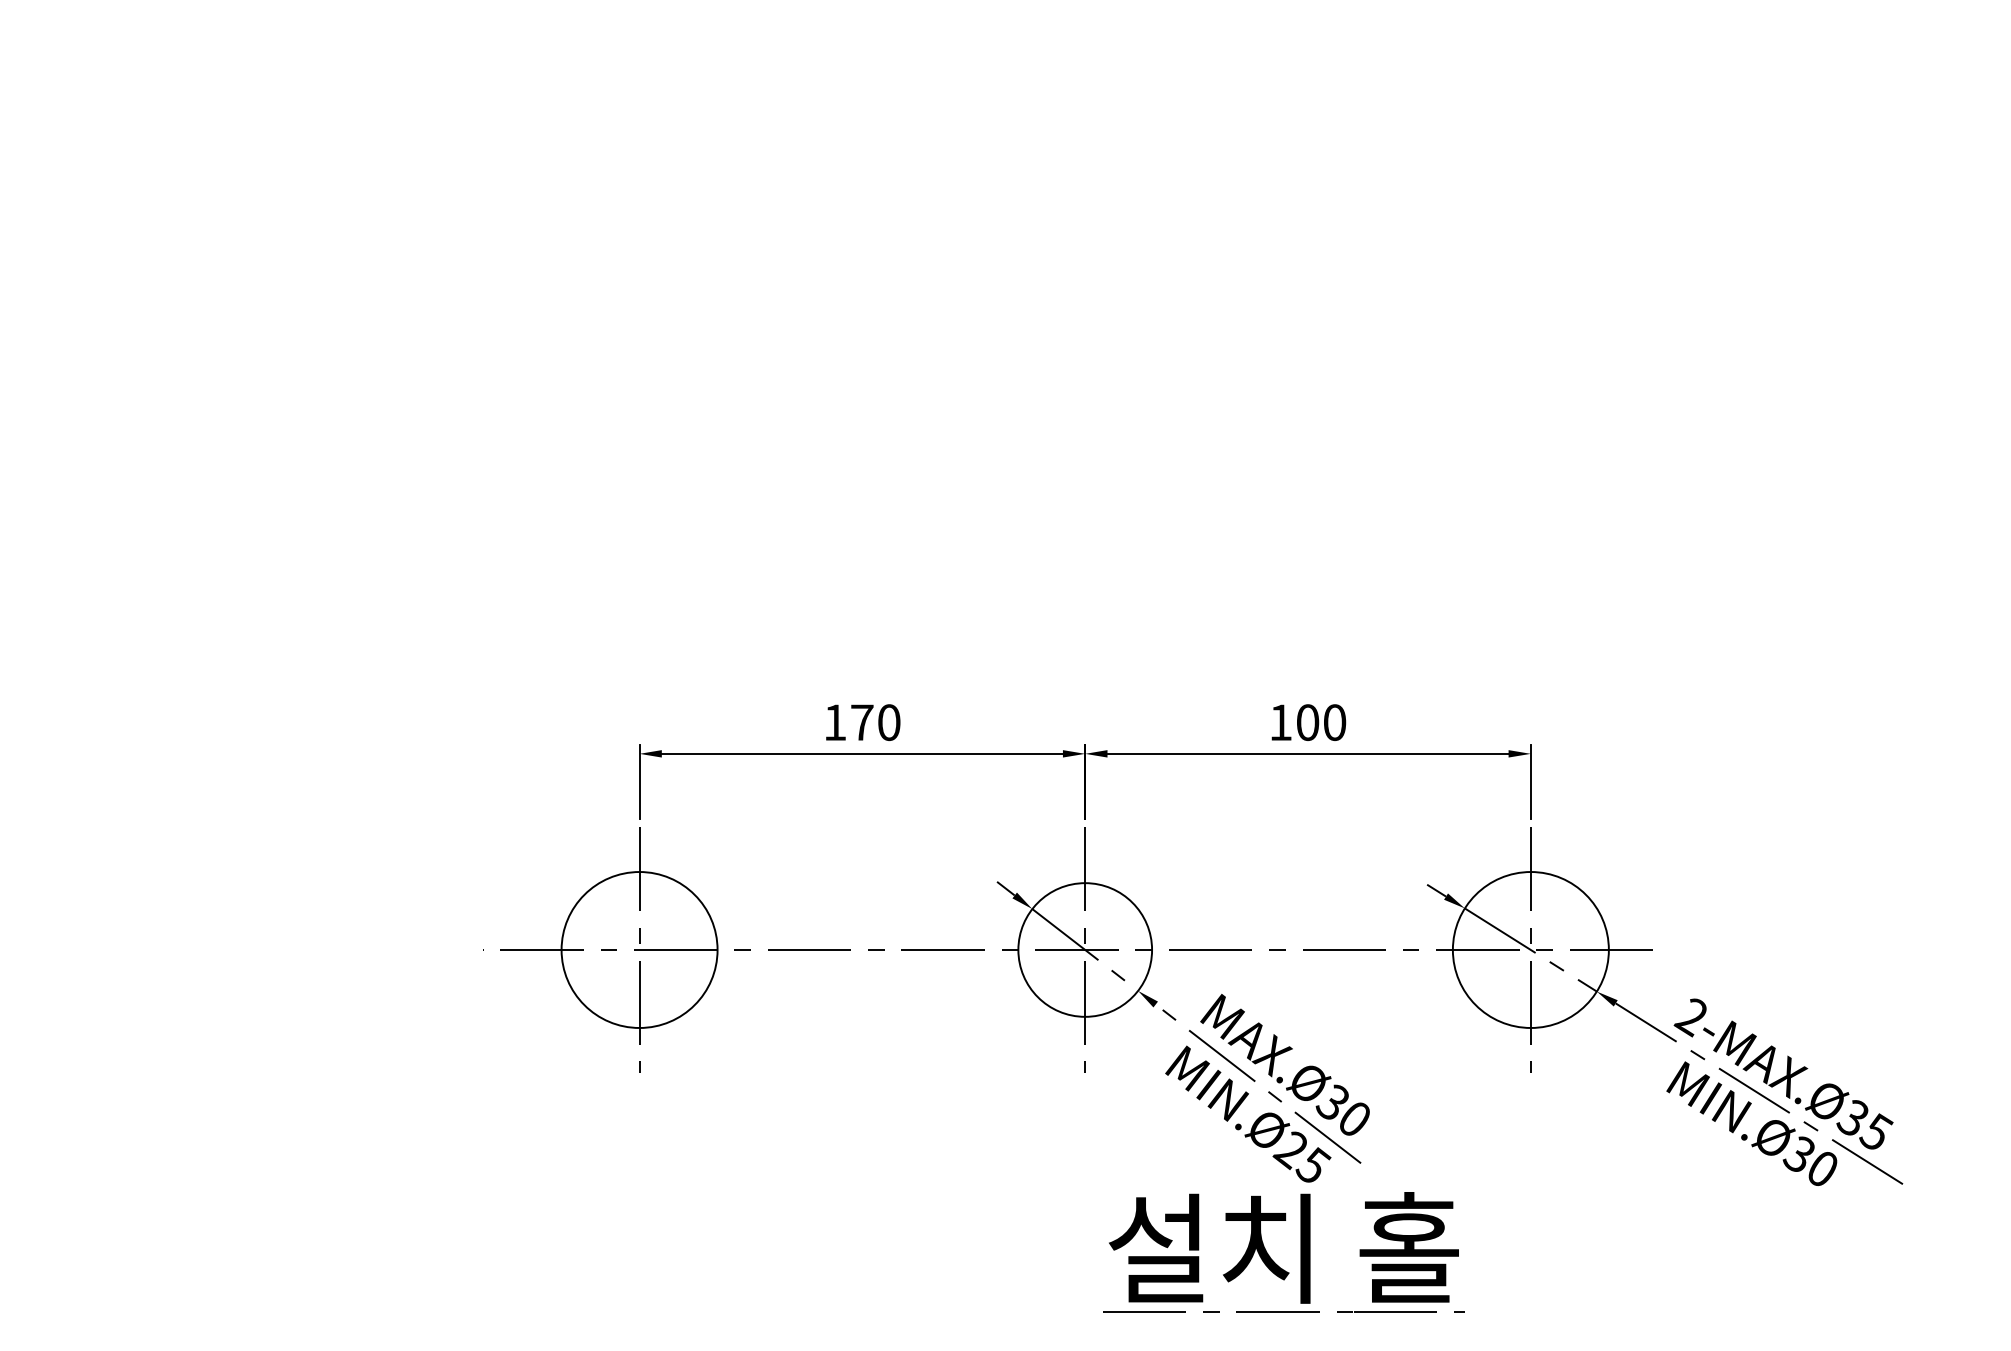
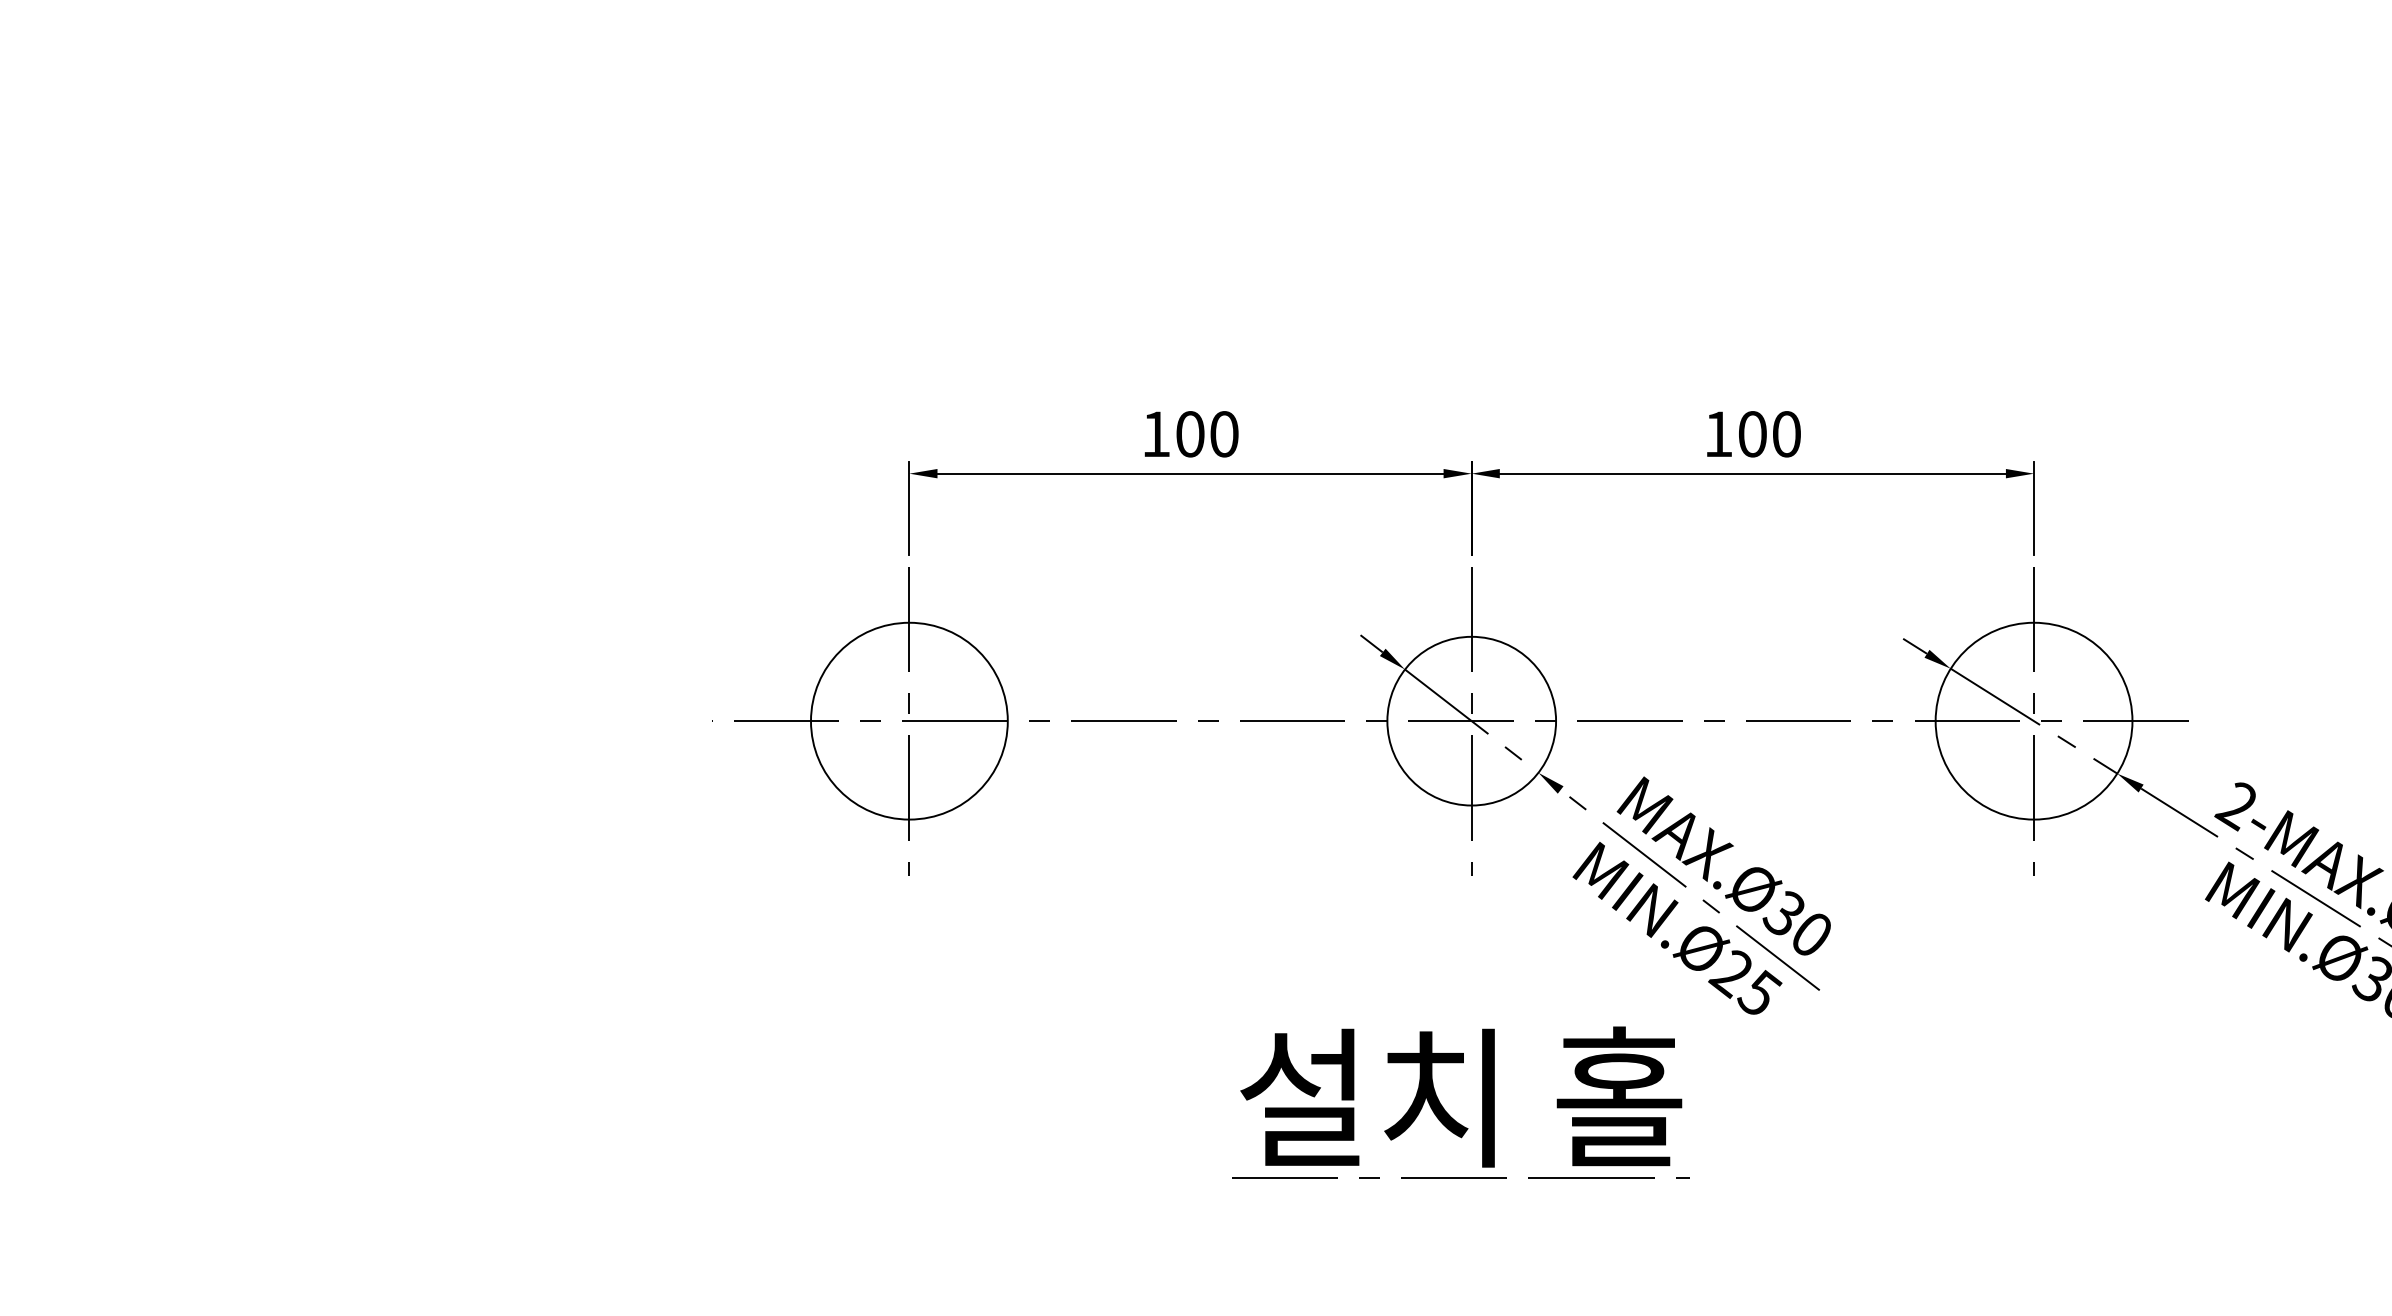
text: (862, 722) -> (1190, 434), 170 -> 100
part: (1274, 1261) -> (1449, 1114), moved

